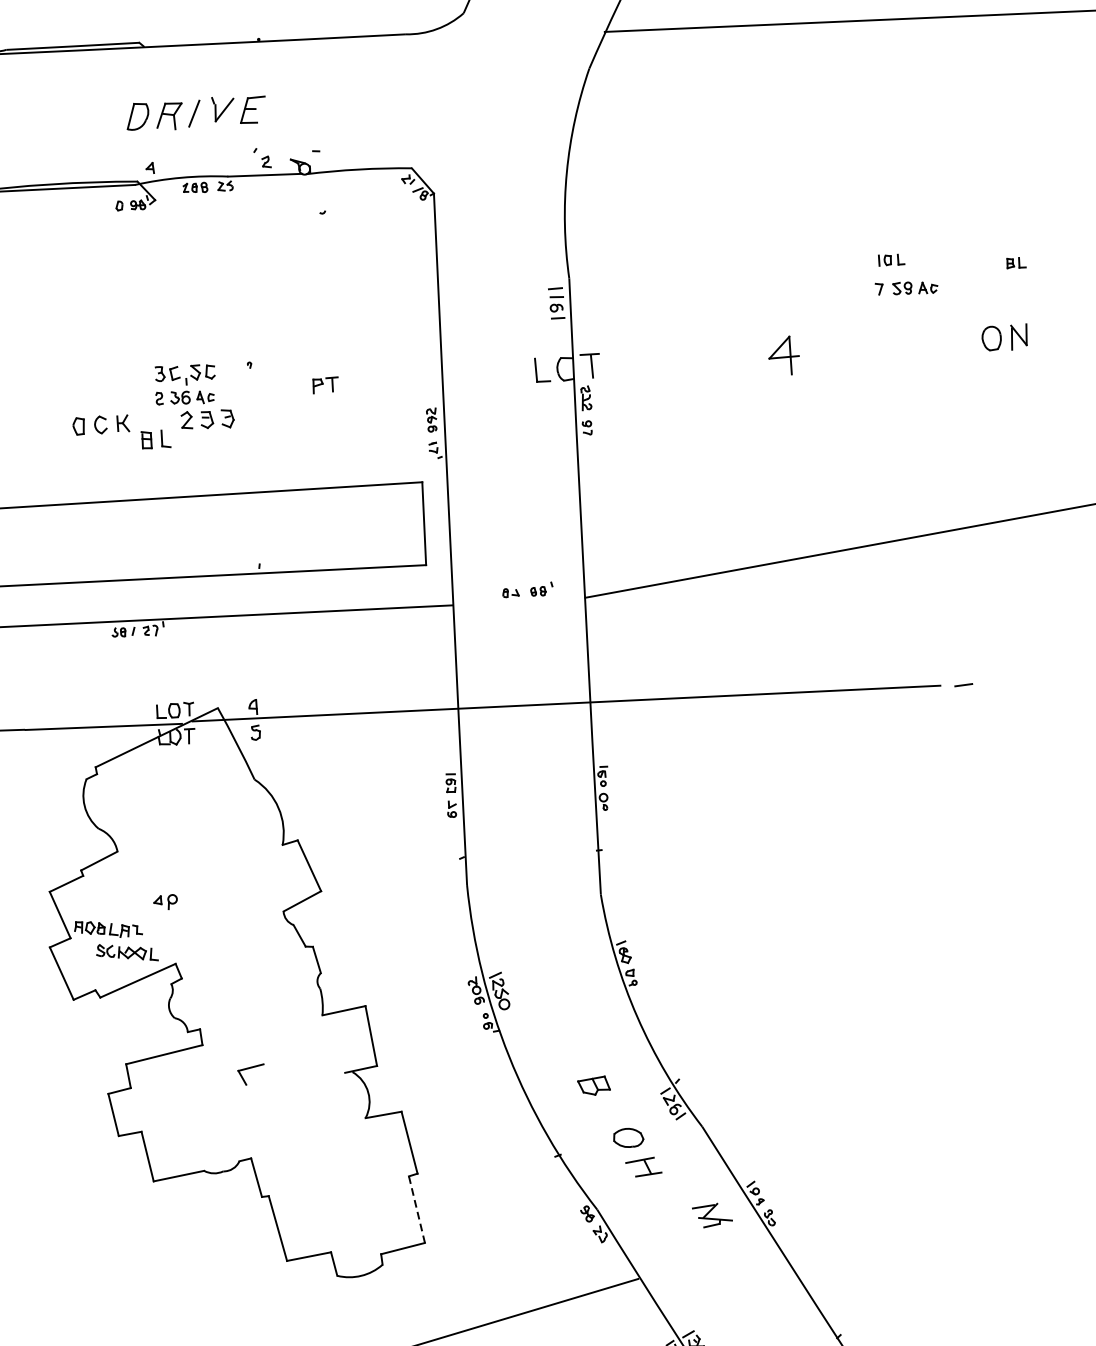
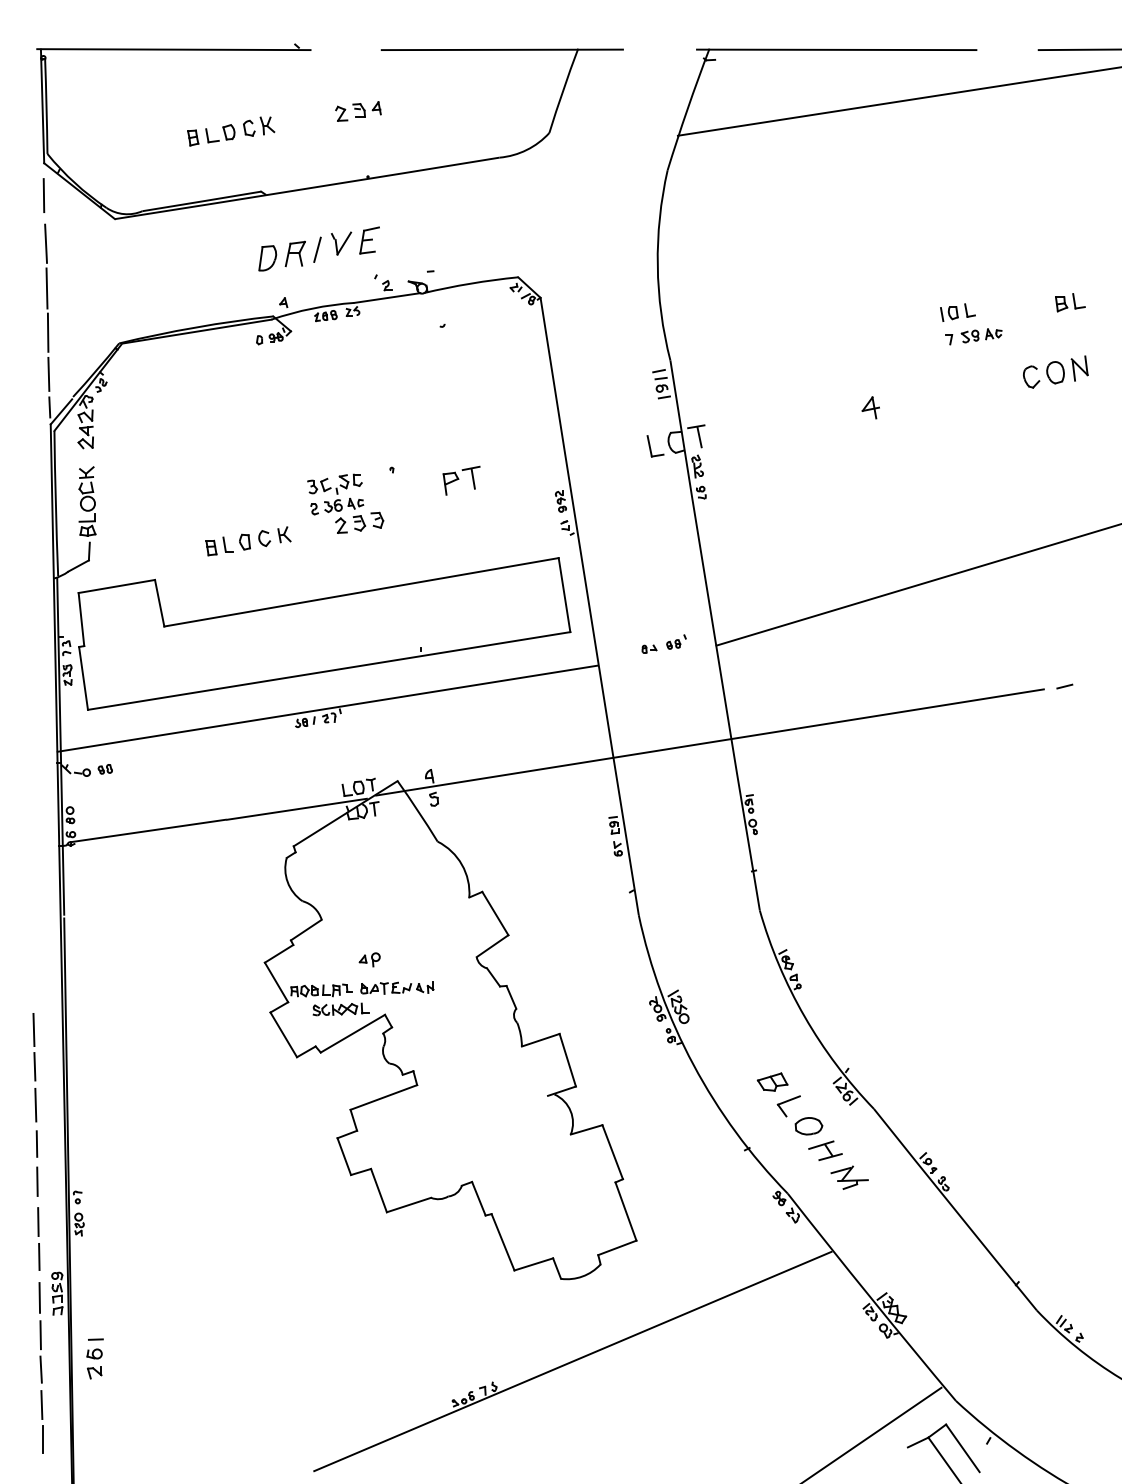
part: (891, 260) -> (957, 312), size x1.43
part: (1016, 263) -> (1070, 302), size x1.67
part: (958, 340) -> (1025, 377), added
part: (783, 354) -> (870, 407), size x0.62
part: (324, 385) -> (461, 480), size x1.67
part: (156, 439) -> (219, 546), moved
part: (192, 935) -> (397, 987), added
part: (249, 1074) -> (788, 1106), moved
line: (416, 1209) -> (625, 1211), dashed -> solid
part: (712, 1215) -> (849, 1177), moved

